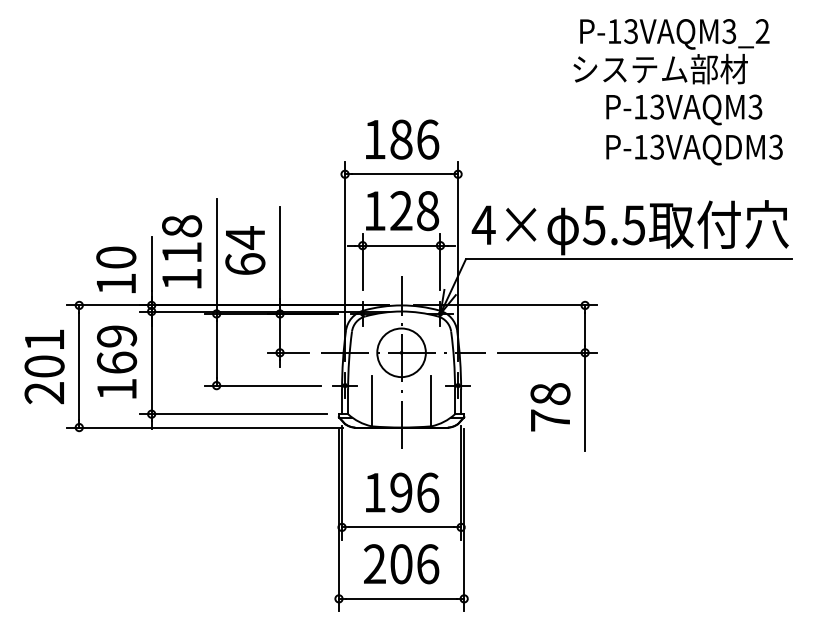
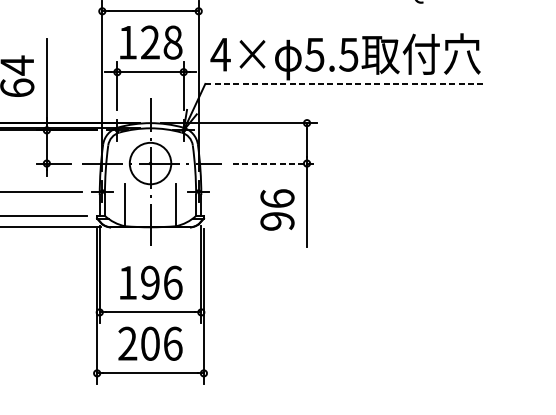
line: (629, 259) -> (344, 83), solid -> dashed
line: (547, 352) -> (274, 163), solid -> dashed
text: (550, 406) -> (277, 209), 78 -> 96

